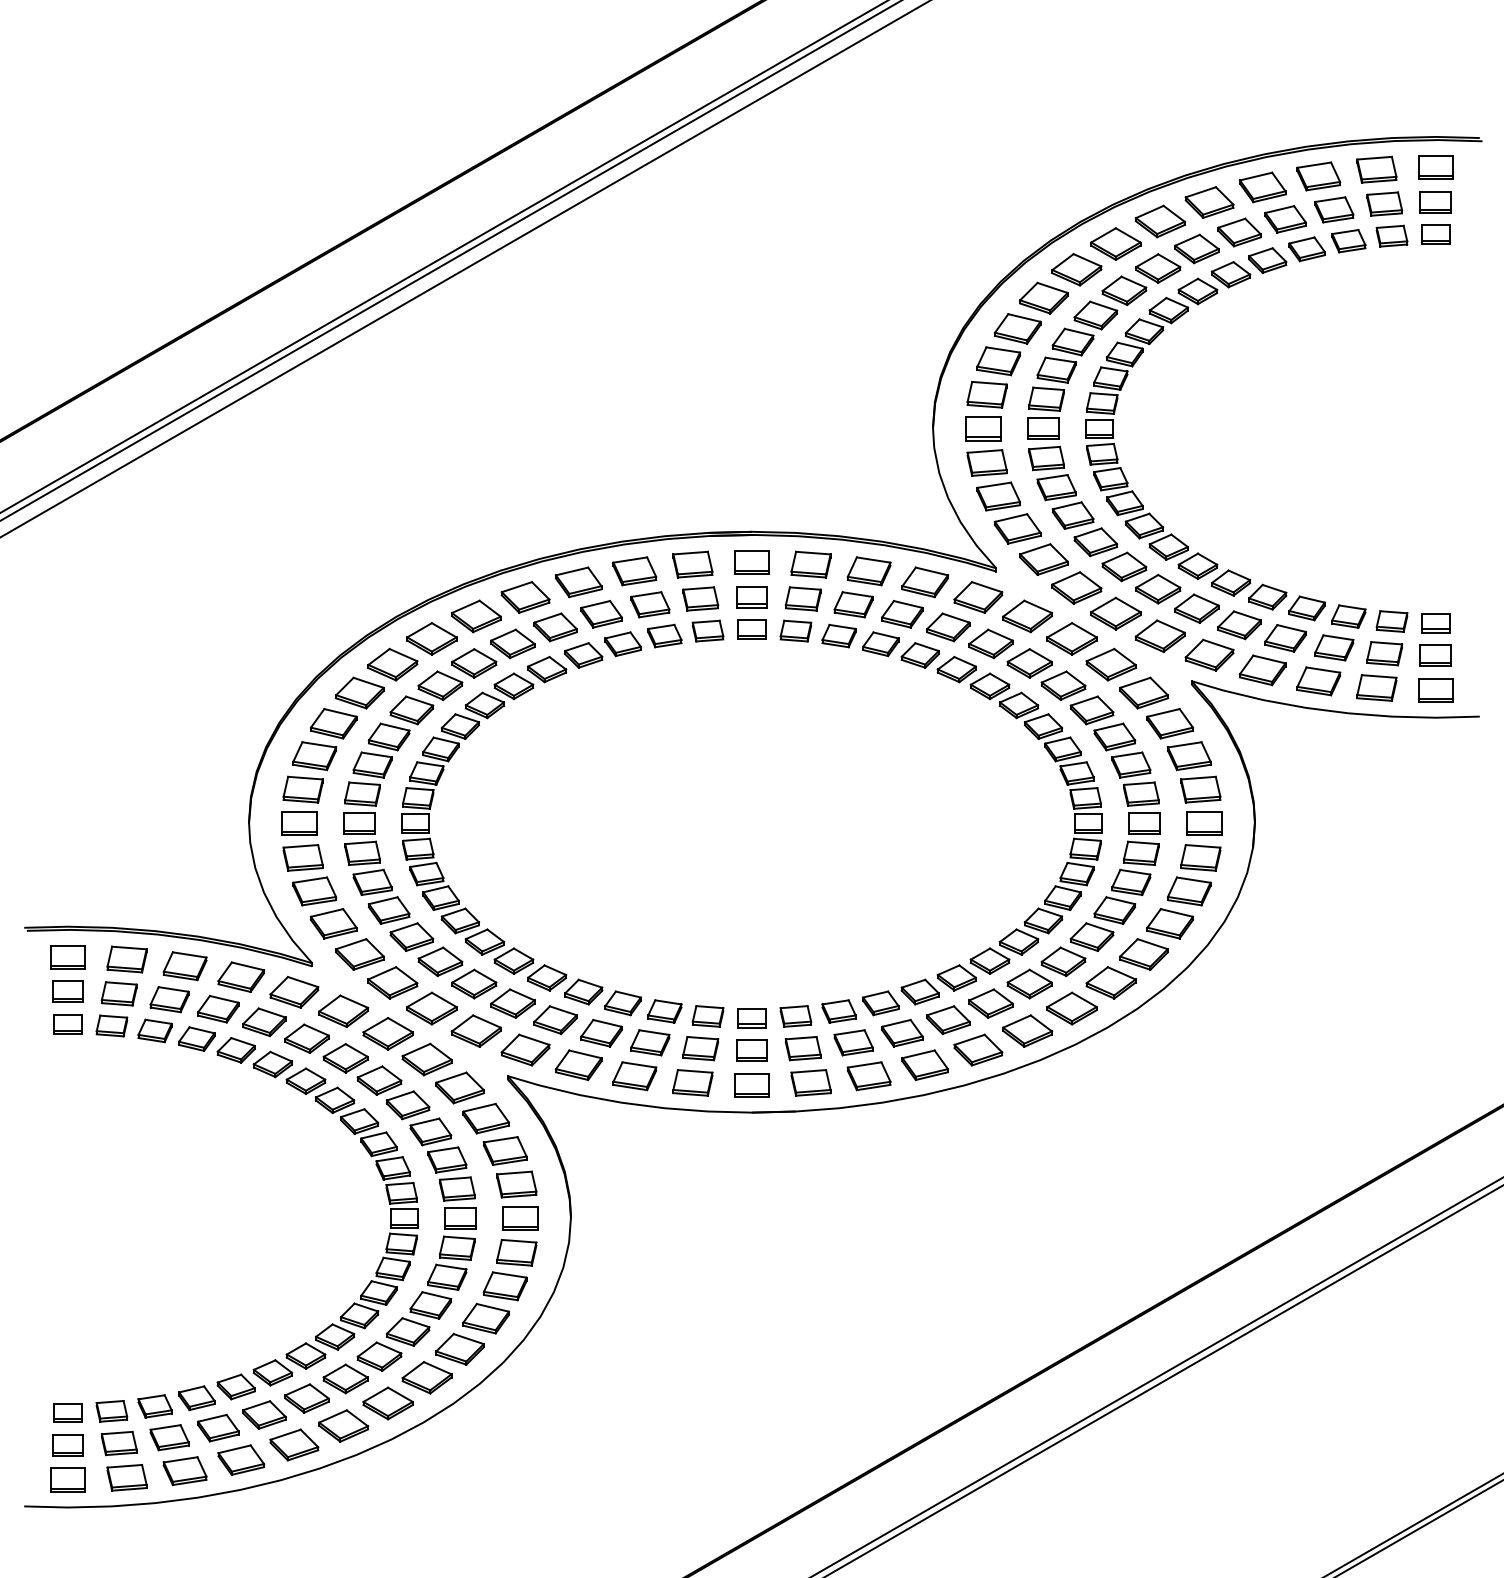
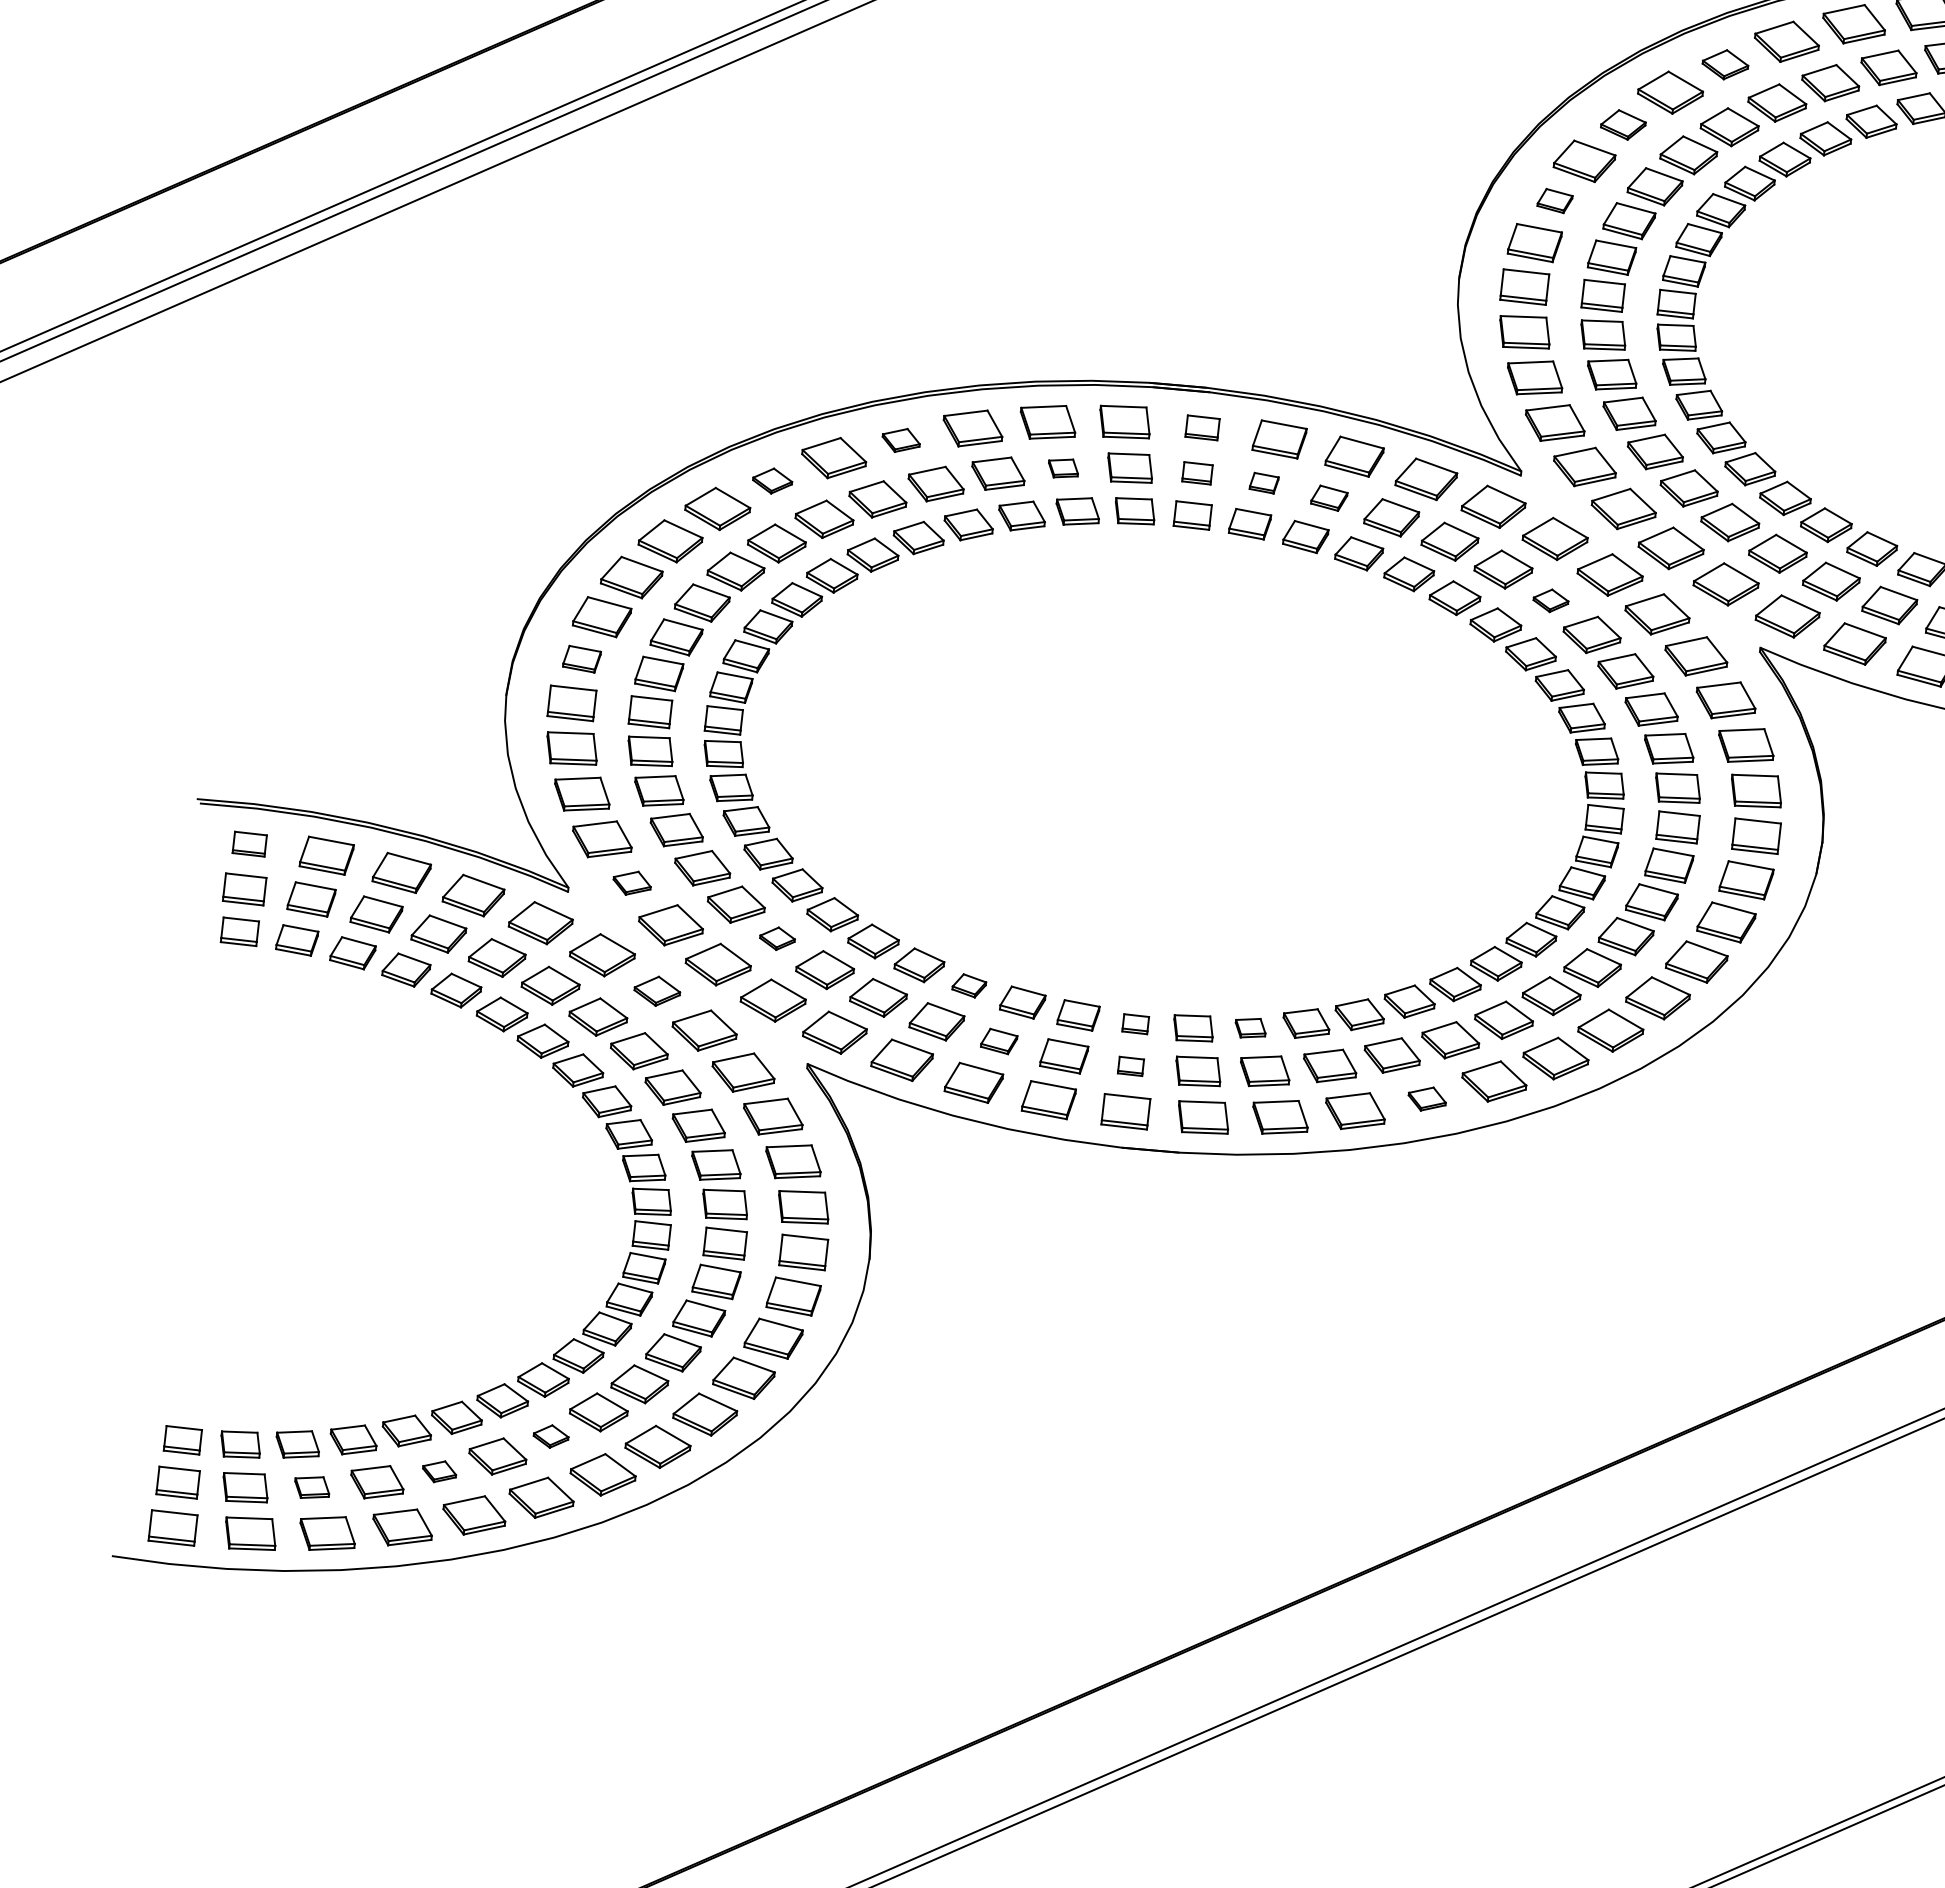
part: (1115, 243) -> (1724, 63), size x0.7
part: (1043, 297) -> (1622, 124), size x0.7
part: (998, 361) -> (1554, 201), size x0.6
part: (751, 562) -> (1201, 427), size x0.7
part: (525, 597) -> (901, 440), size x0.6
part: (751, 597) -> (1196, 473), size x0.7
part: (802, 598) -> (1263, 482), size x0.6
part: (650, 604) -> (1063, 468), size x0.6
part: (853, 604) -> (1329, 497), size x0.7
part: (431, 638) -> (772, 480), size x0.6
part: (1029, 663) -> (1550, 600), size x0.6
part: (302, 789) -> (581, 658), size x0.7
part: (359, 954) -> (631, 883), size x0.6
part: (67, 957) -> (249, 844), size x0.7
part: (474, 983) -> (777, 938), size x0.6
part: (622, 1003) -> (968, 985), size x0.7
part: (838, 1011) -> (1249, 1028), size x0.7
part: (751, 1018) -> (1135, 1024), size x0.7
part: (387, 1033) -> (656, 990), size x0.7
part: (650, 1042) -> (999, 1041), size x0.7
part: (978, 1049) -> (1427, 1098), size x0.6
part: (751, 1050) -> (1130, 1066), size x0.6
part: (345, 1378) -> (551, 1435), size x0.6
part: (264, 1414) -> (439, 1471), size x0.6
part: (169, 1437) -> (312, 1487), size x0.7

